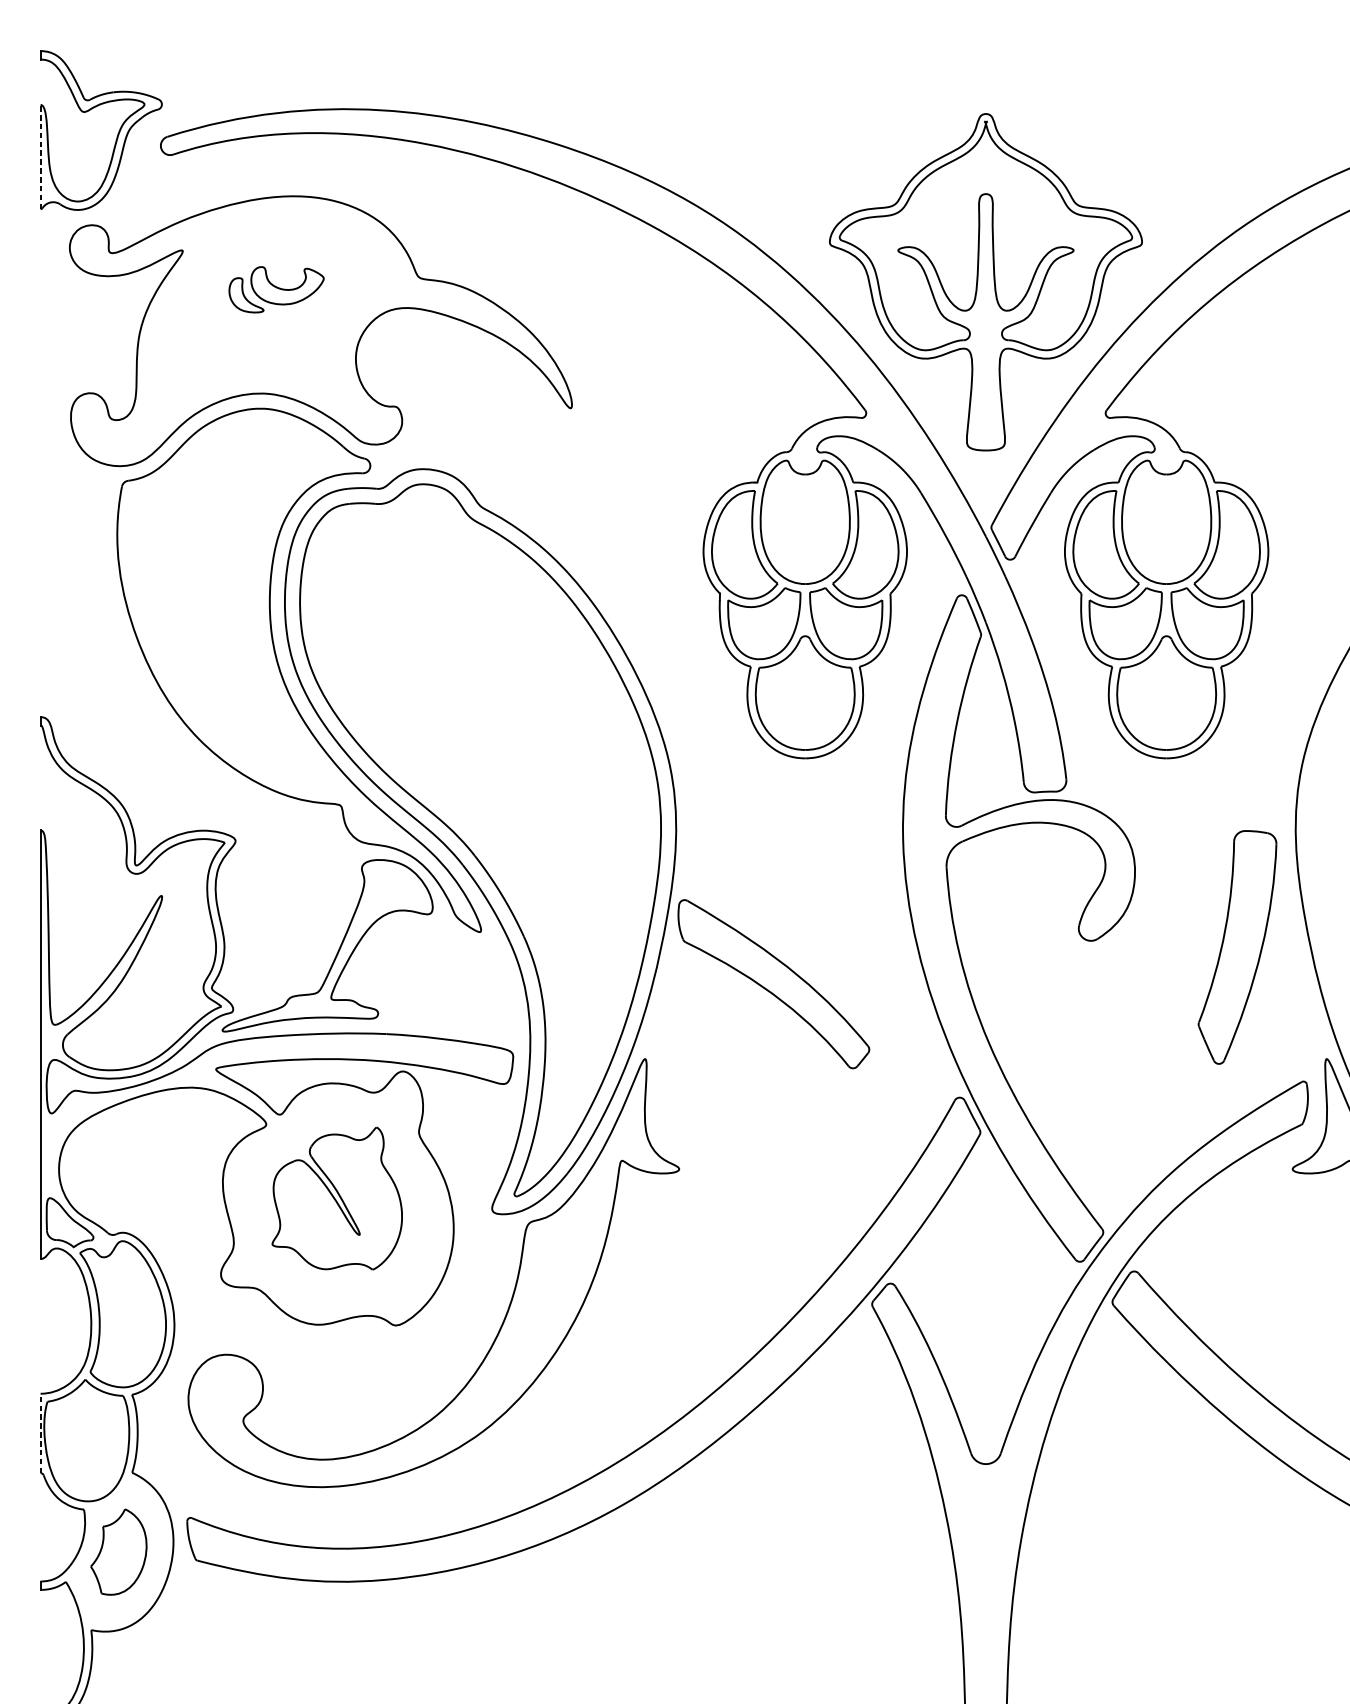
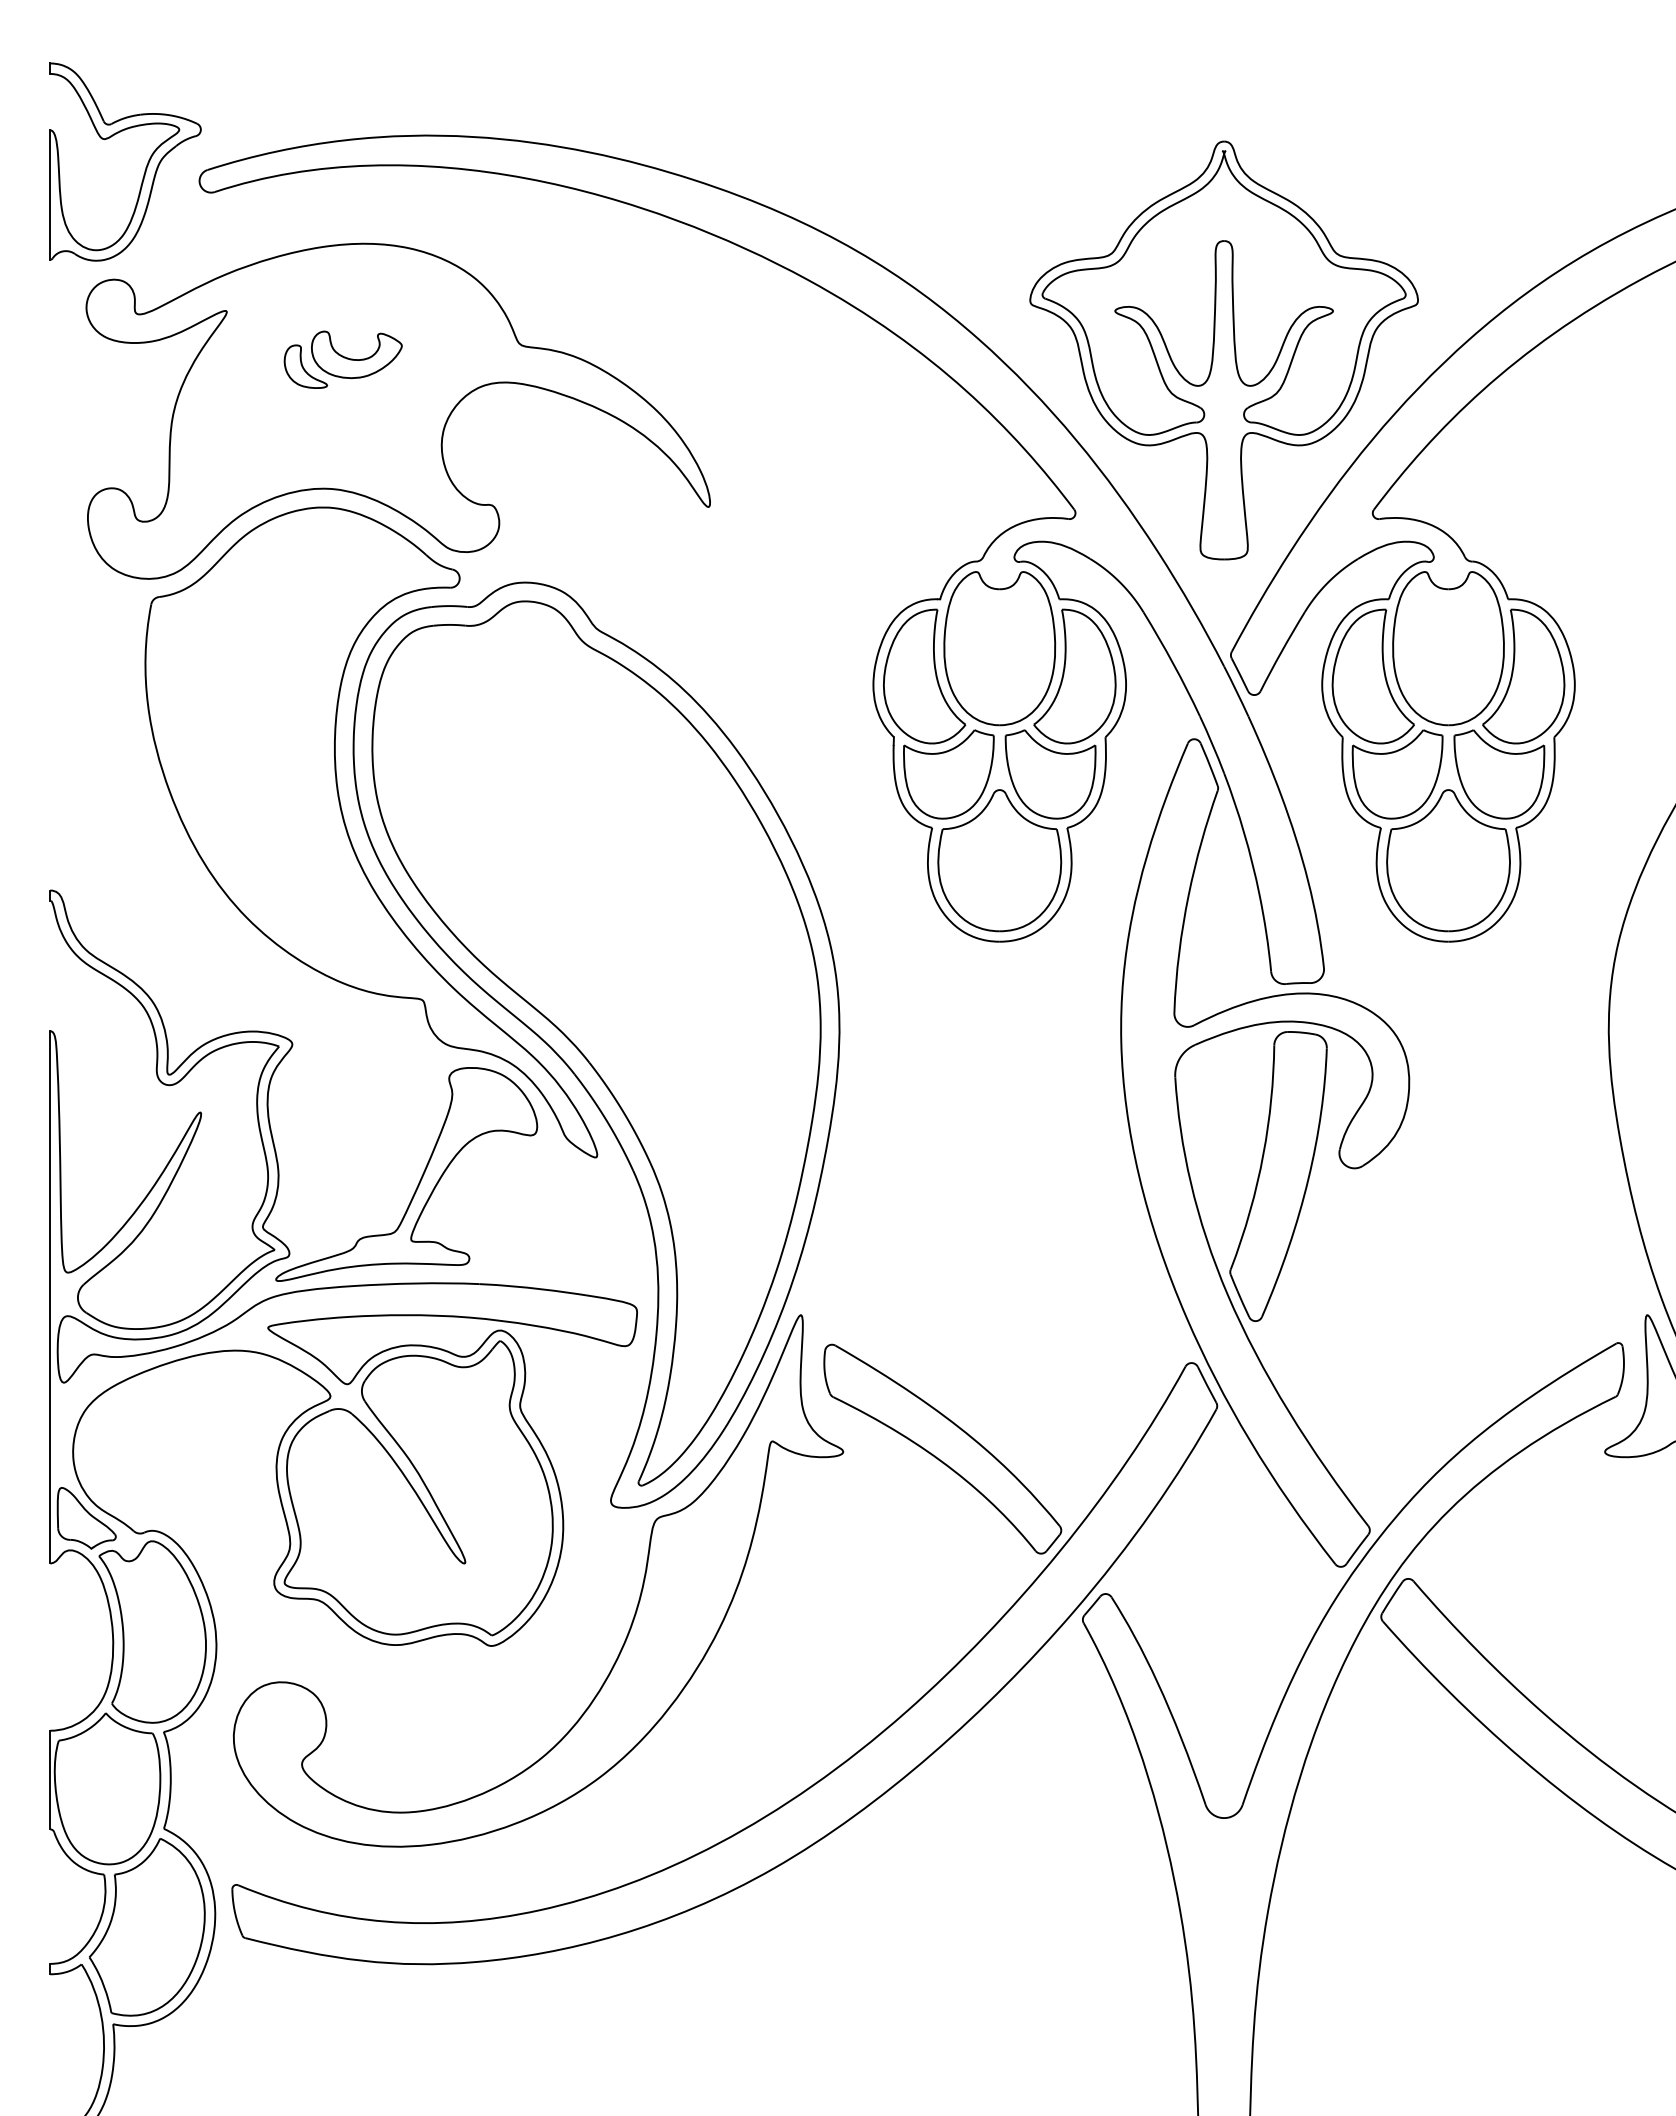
line: (40, 157) -> (50, 195), dashed -> solid
part: (1237, 947) -> (1278, 1176), moved
part: (773, 983) -> (942, 1448), moved
part: (337, 1198) -> (418, 1488), size x1.67
line: (40, 1433) -> (50, 1779), dashed -> solid
part: (118, 1552) -> (147, 1927), size x1.67

